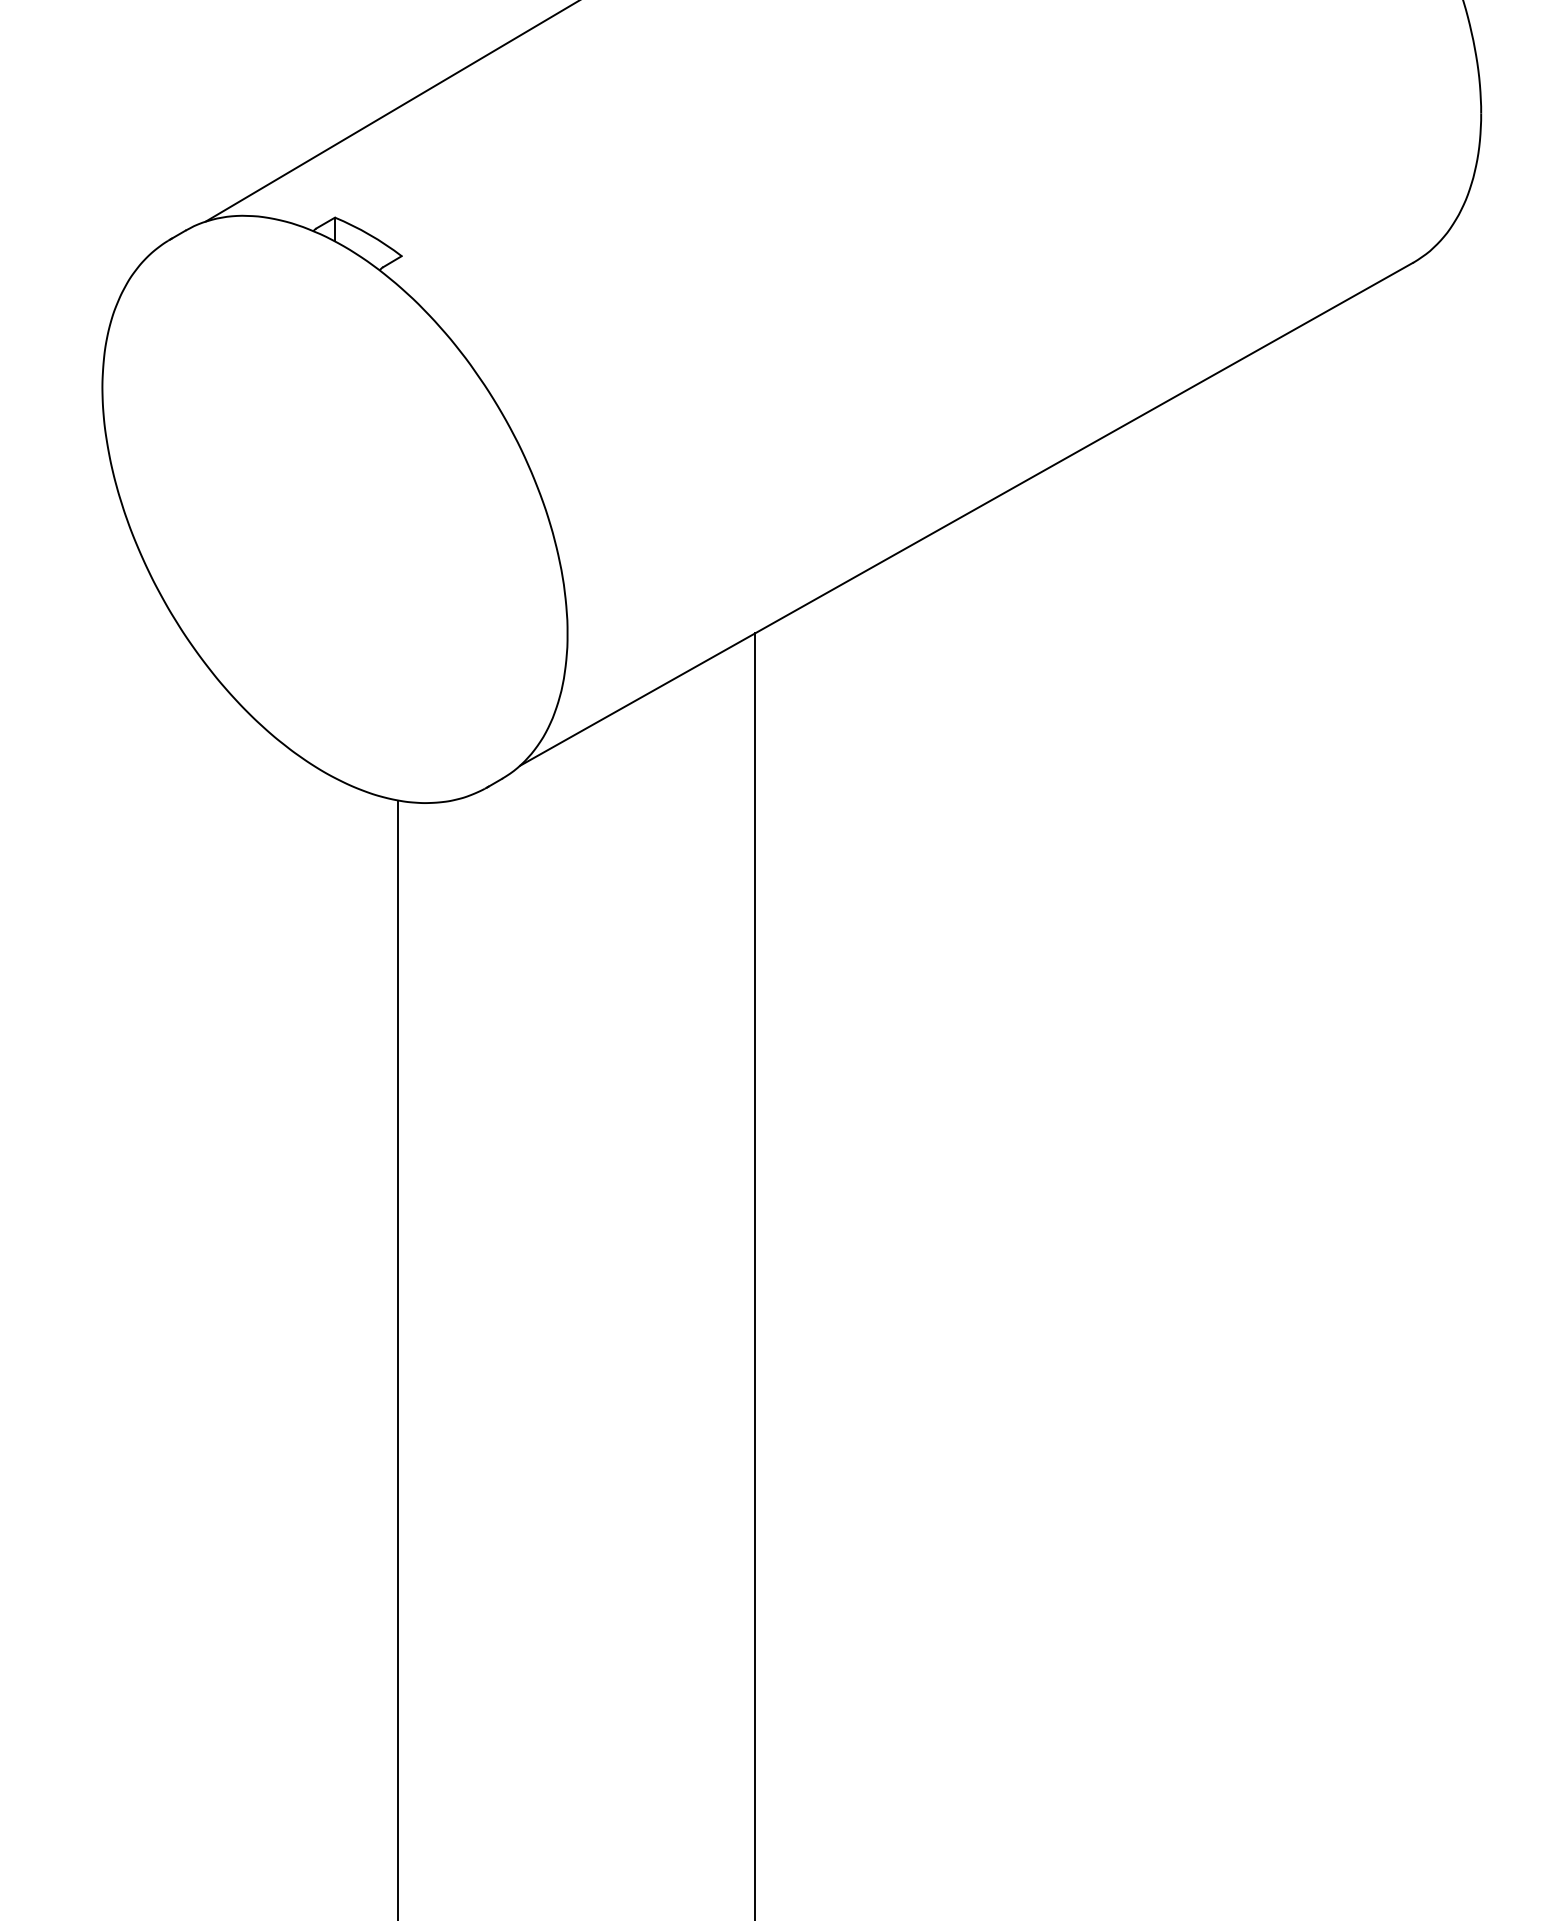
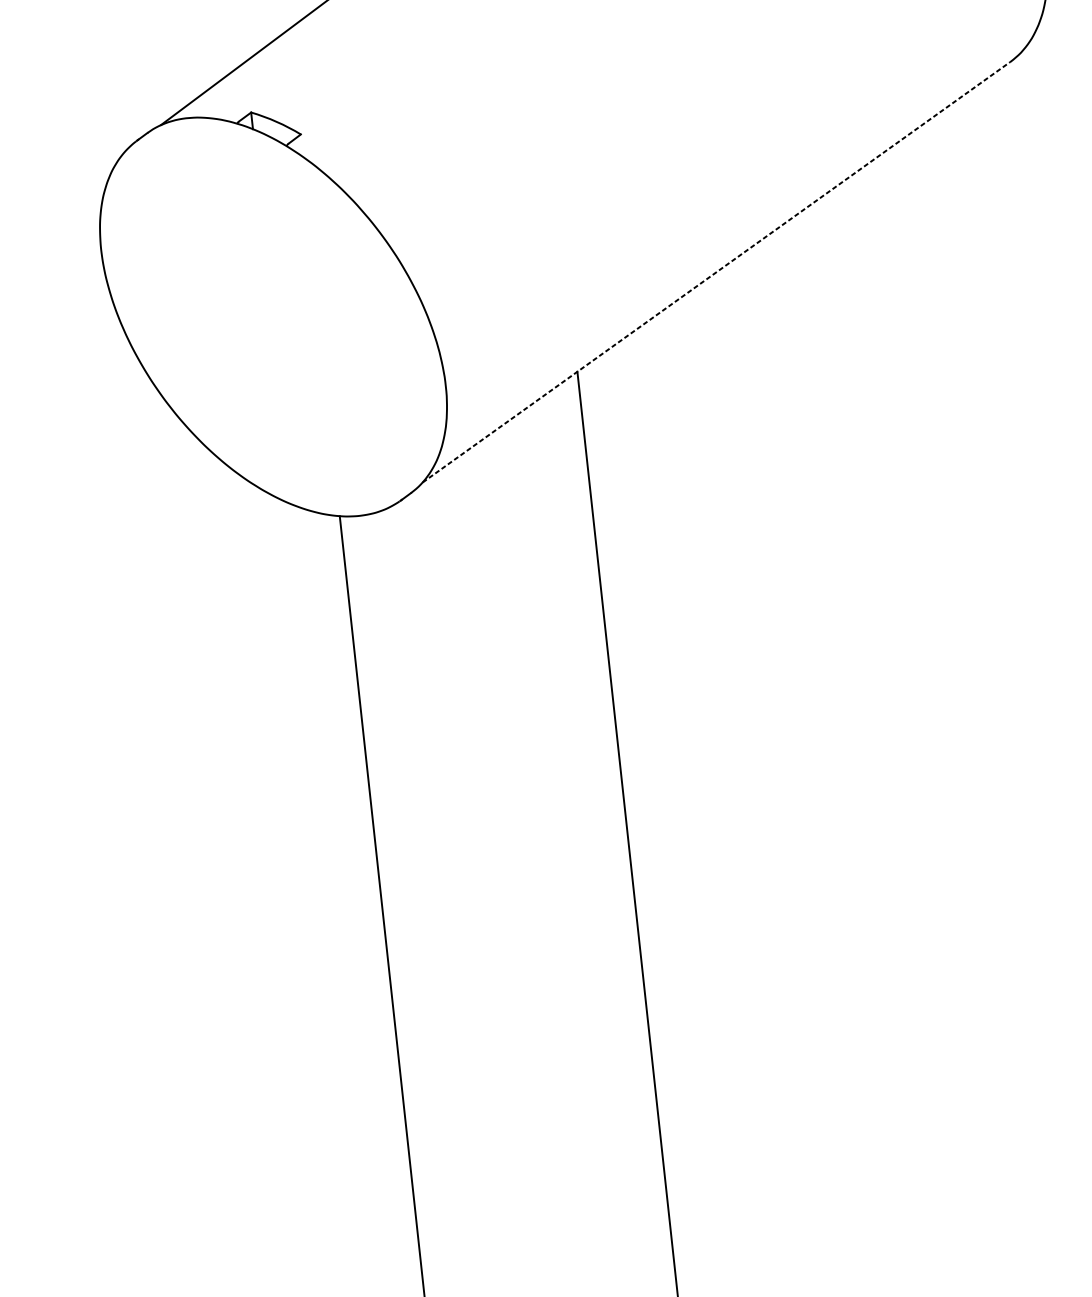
line: (966, 514) -> (716, 272), solid -> dashed

